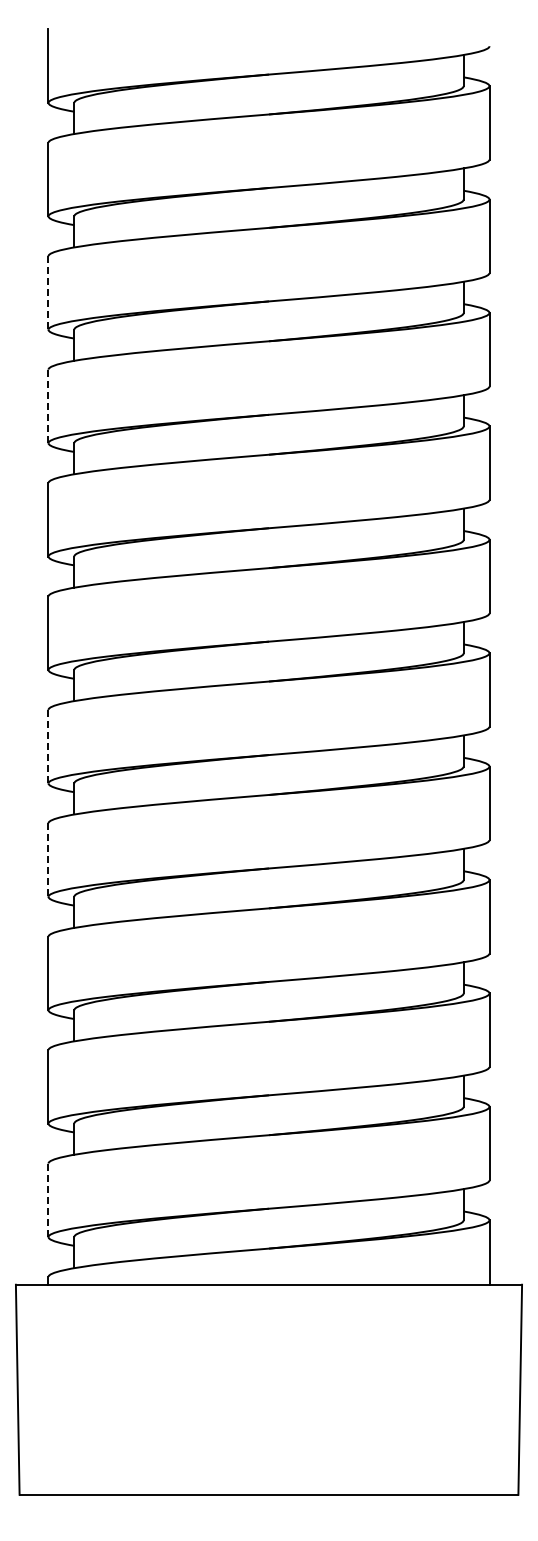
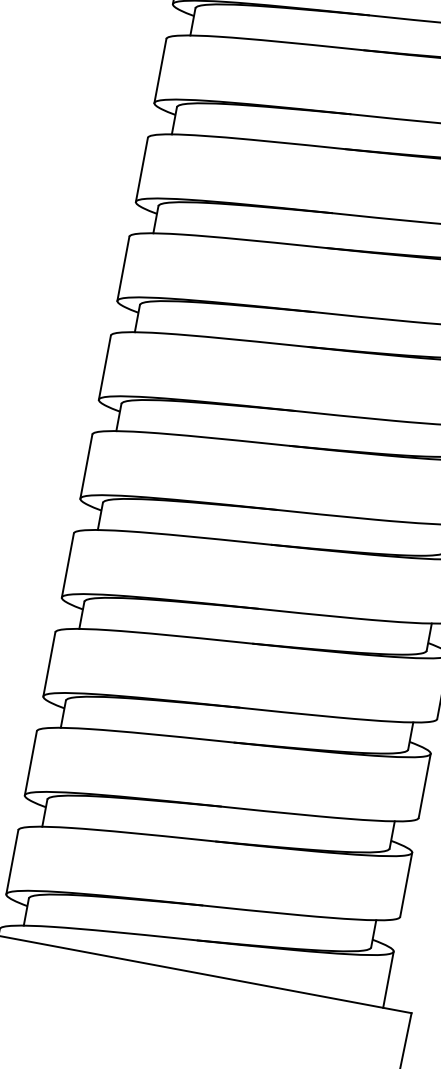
line: (48, 293) -> (160, 71), dashed -> solid
line: (48, 406) -> (141, 169), dashed -> solid
line: (48, 746) -> (86, 466), dashed -> solid
line: (48, 860) -> (67, 565), dashed -> solid
line: (48, 1200) -> (12, 862), dashed -> solid

